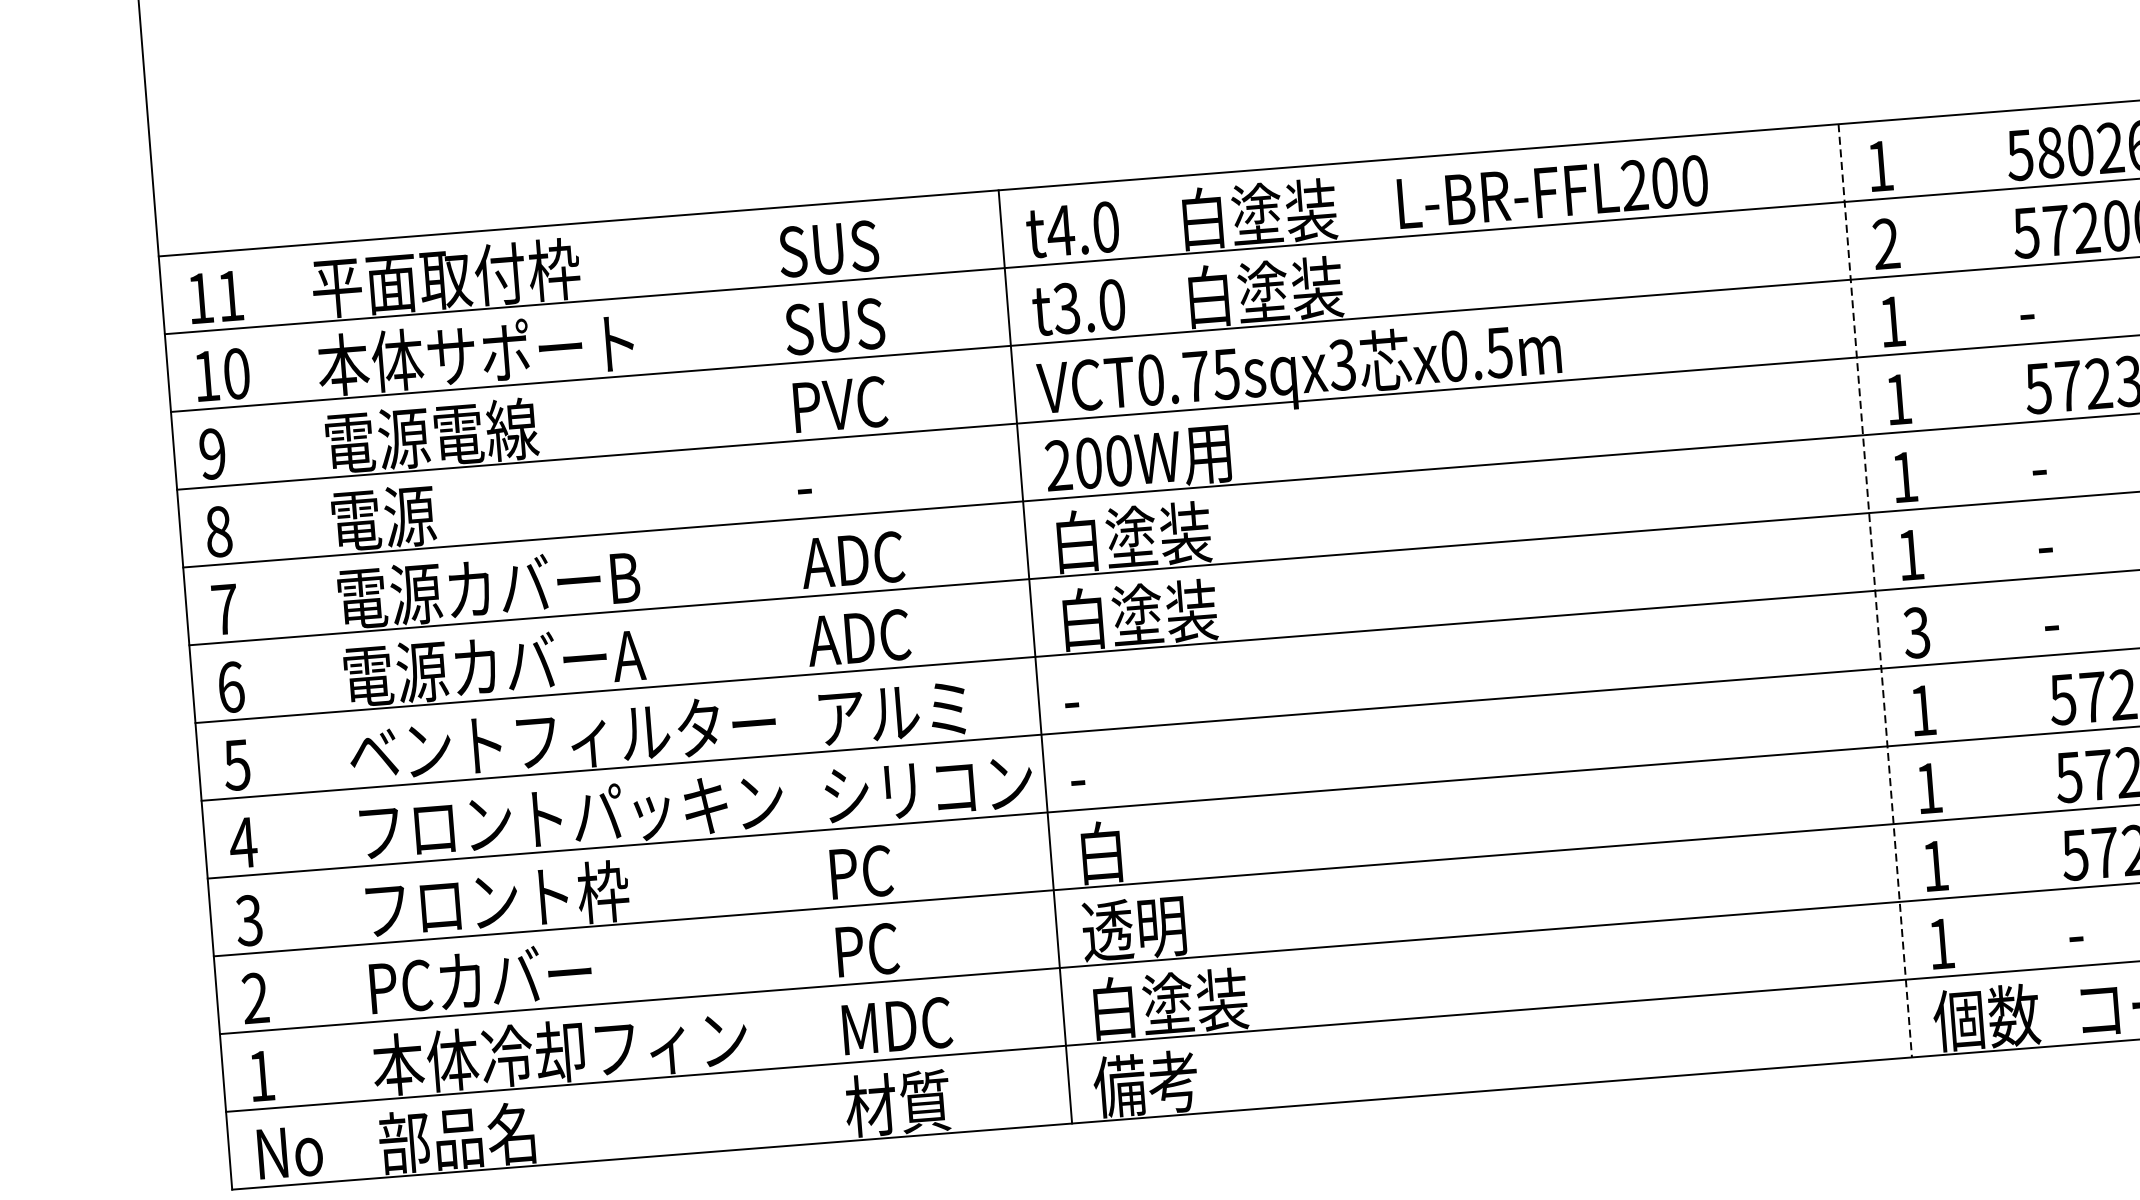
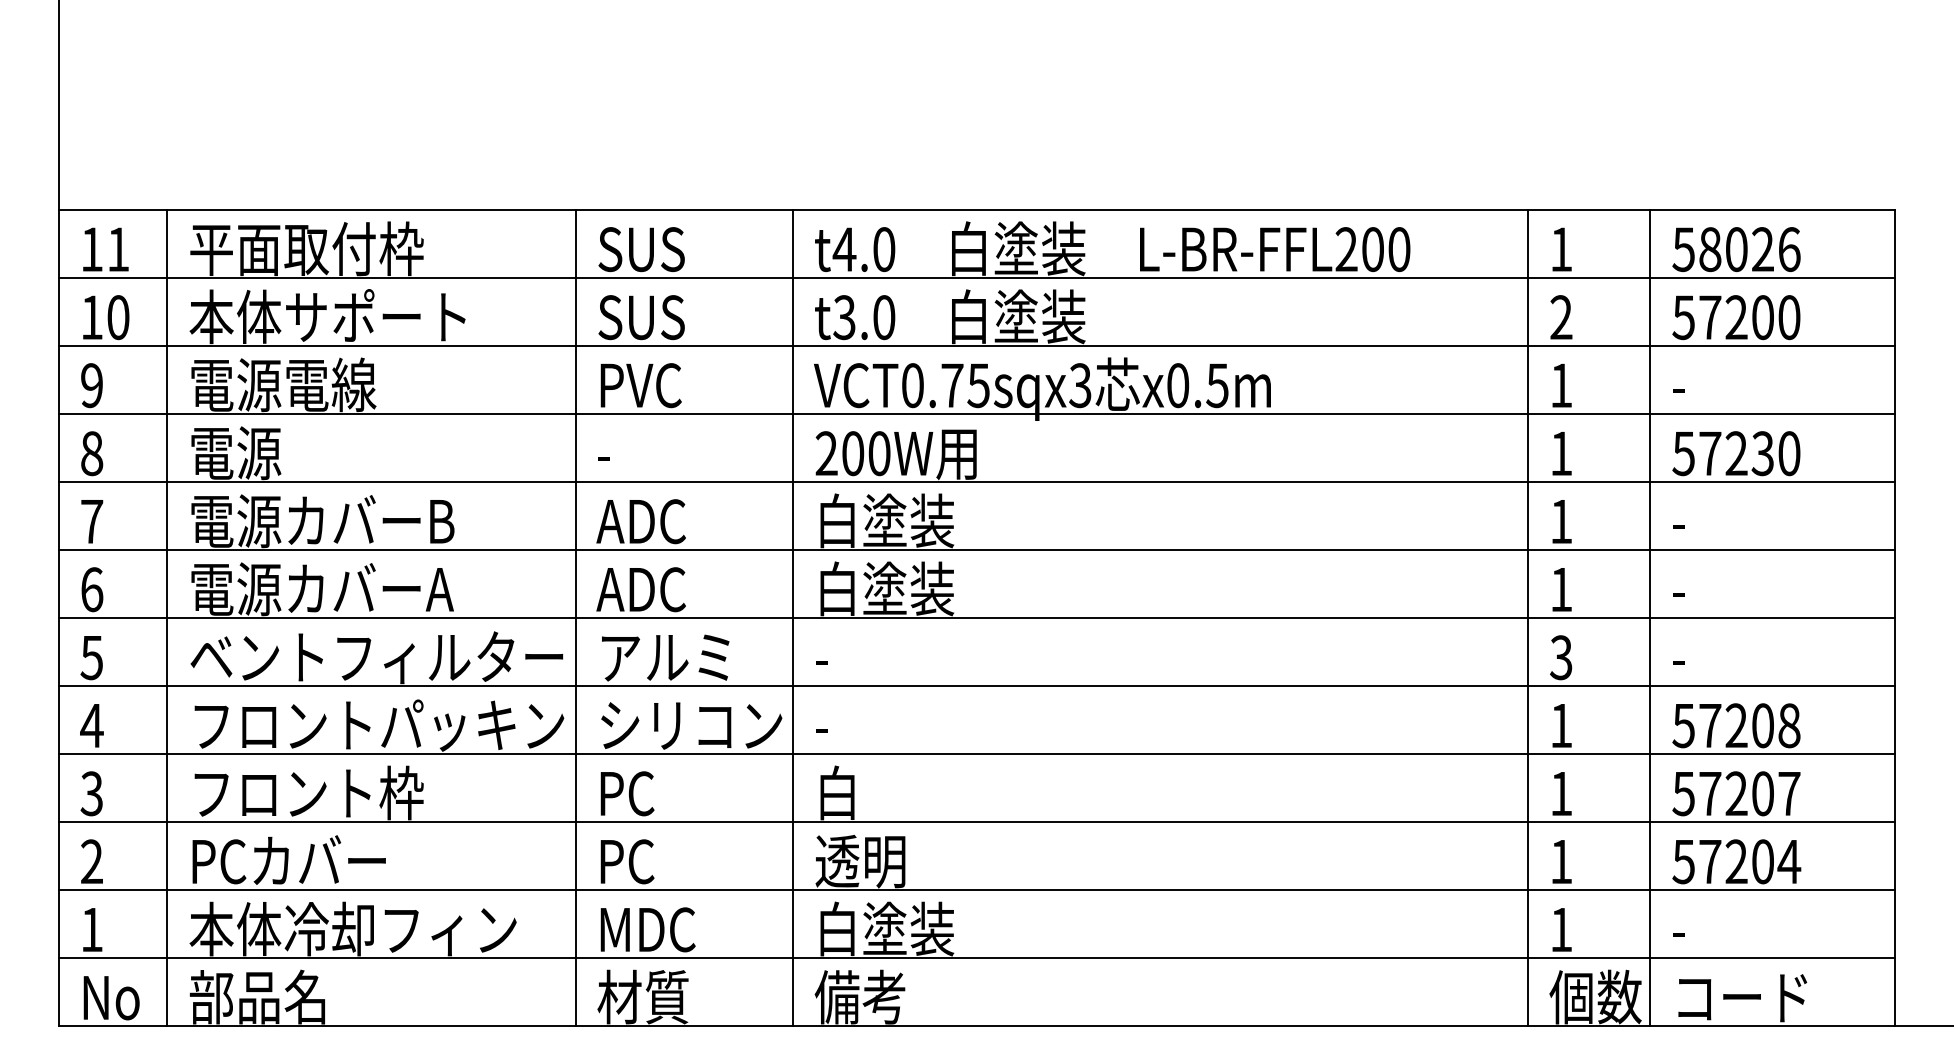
line: (2015, 580) -> (1650, 618), added
line: (1875, 591) -> (1528, 618), dashed -> solid
line: (786, 676) -> (575, 618), added
line: (319, 713) -> (167, 618), added

